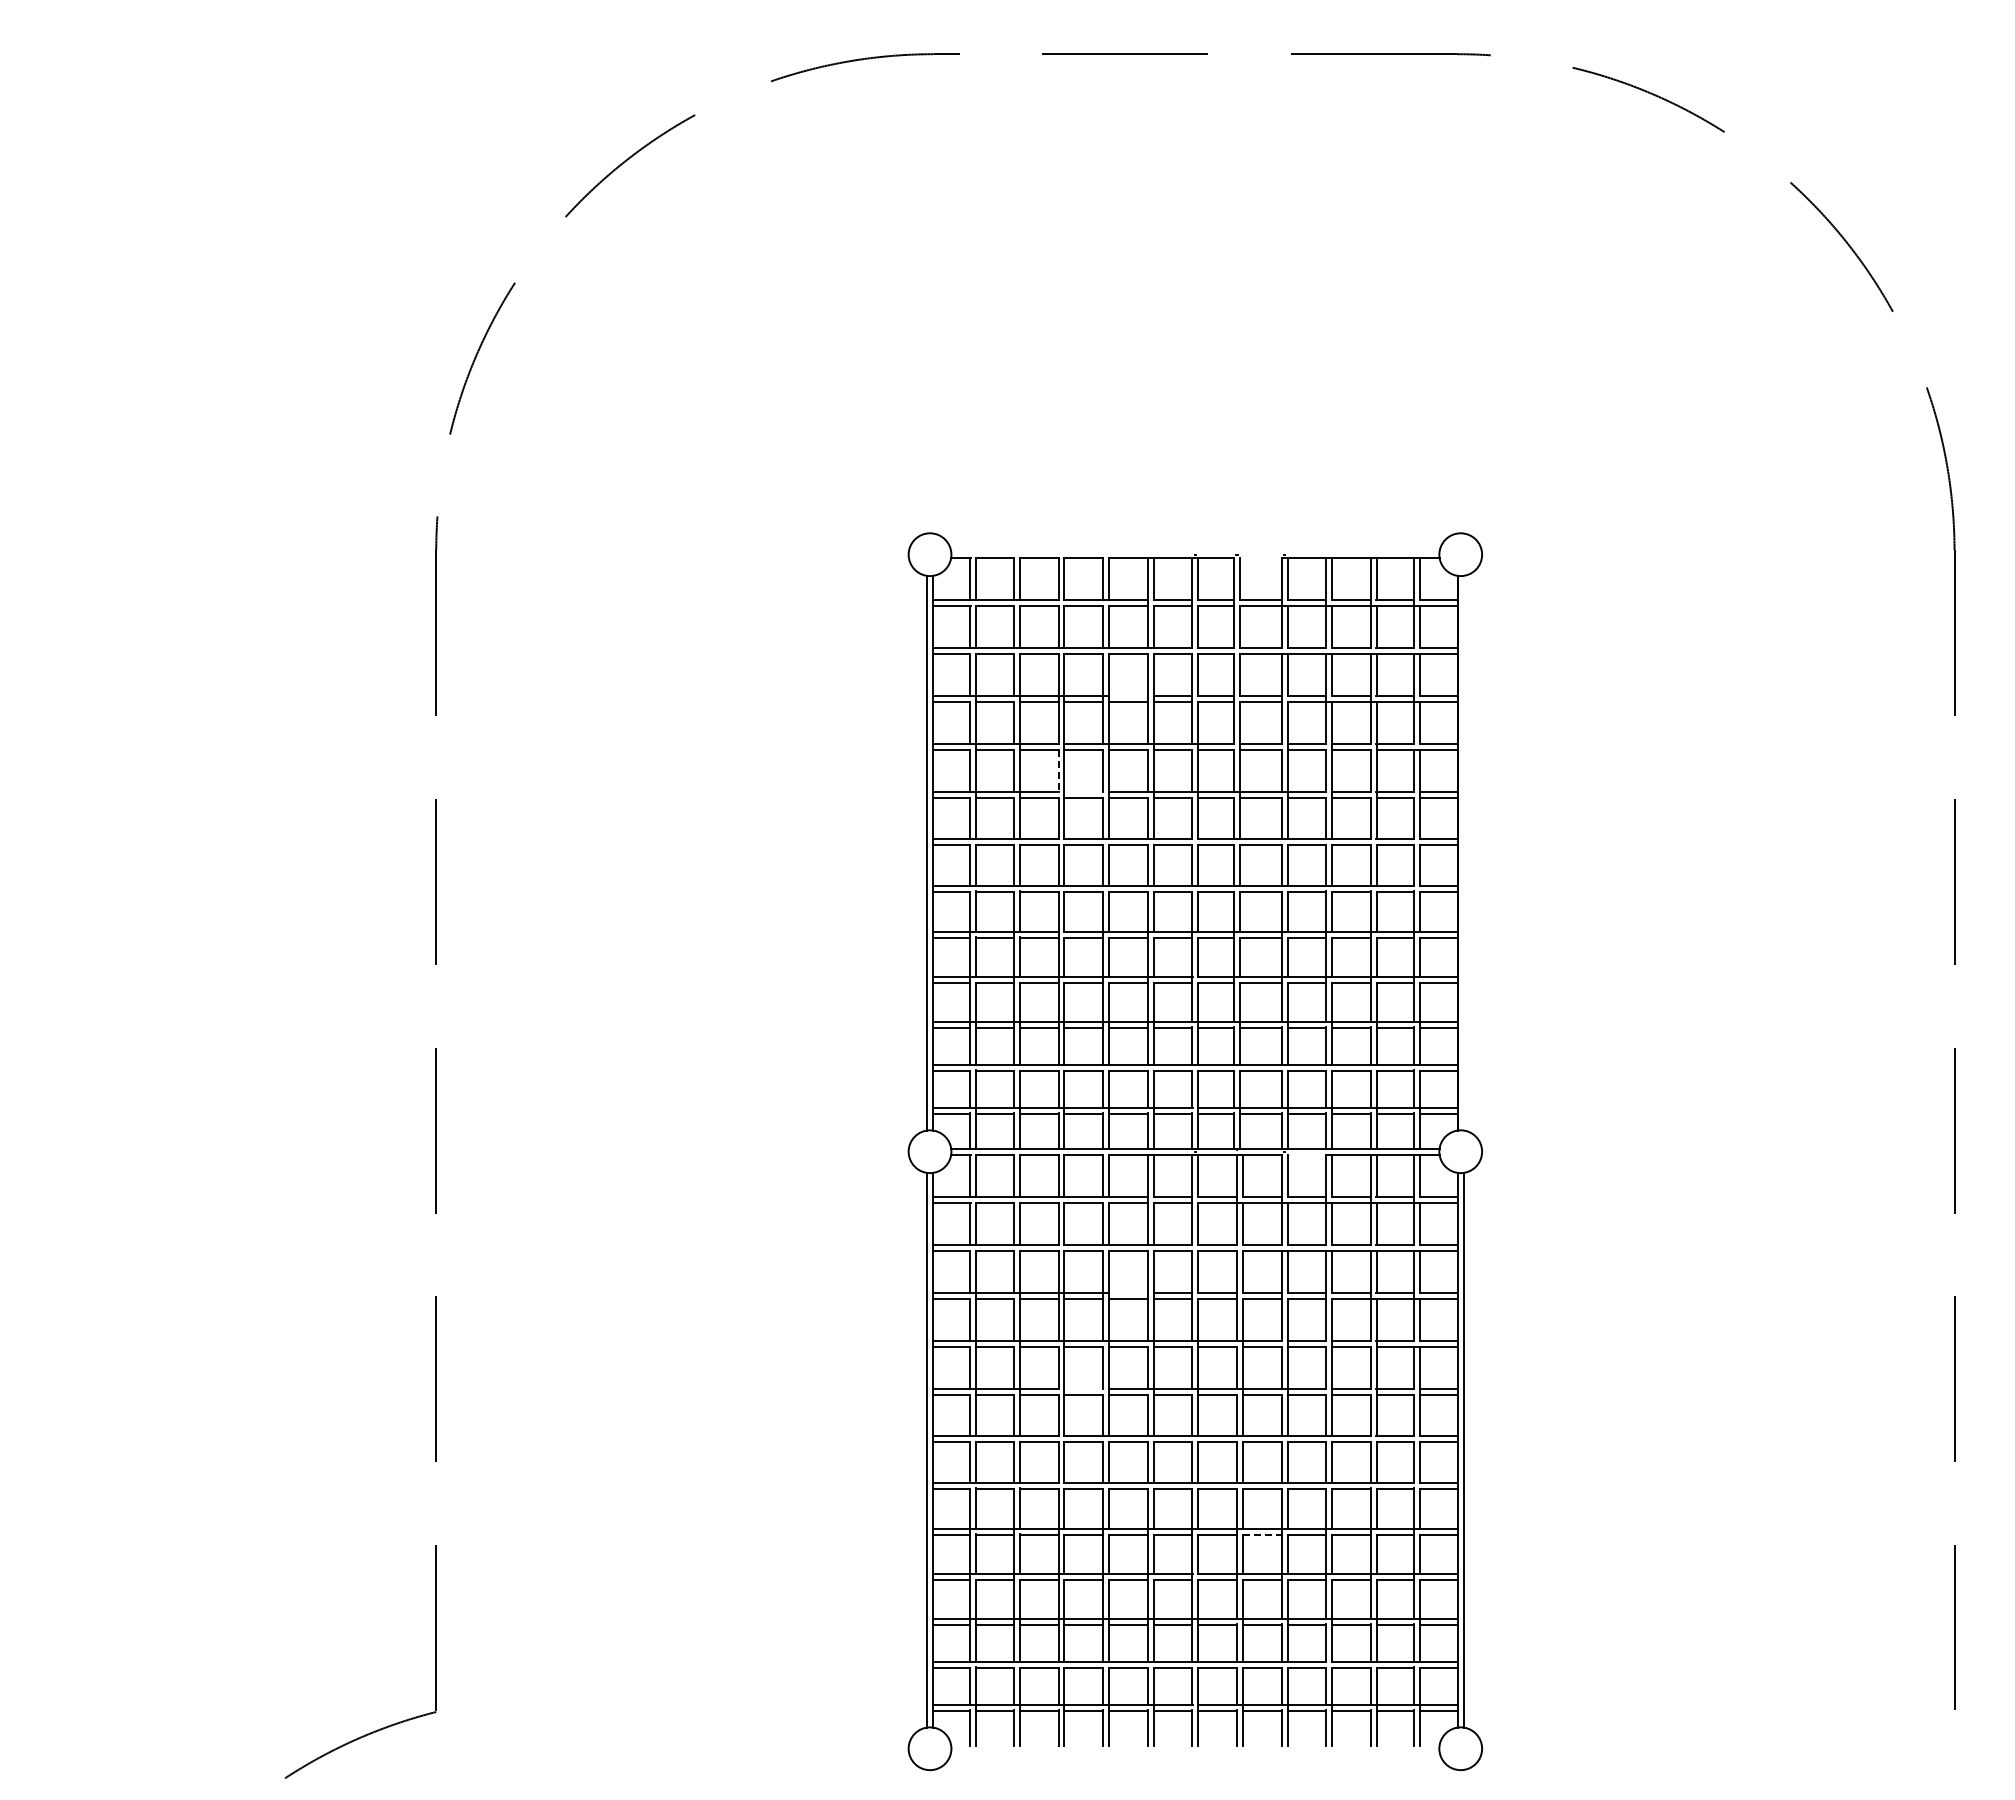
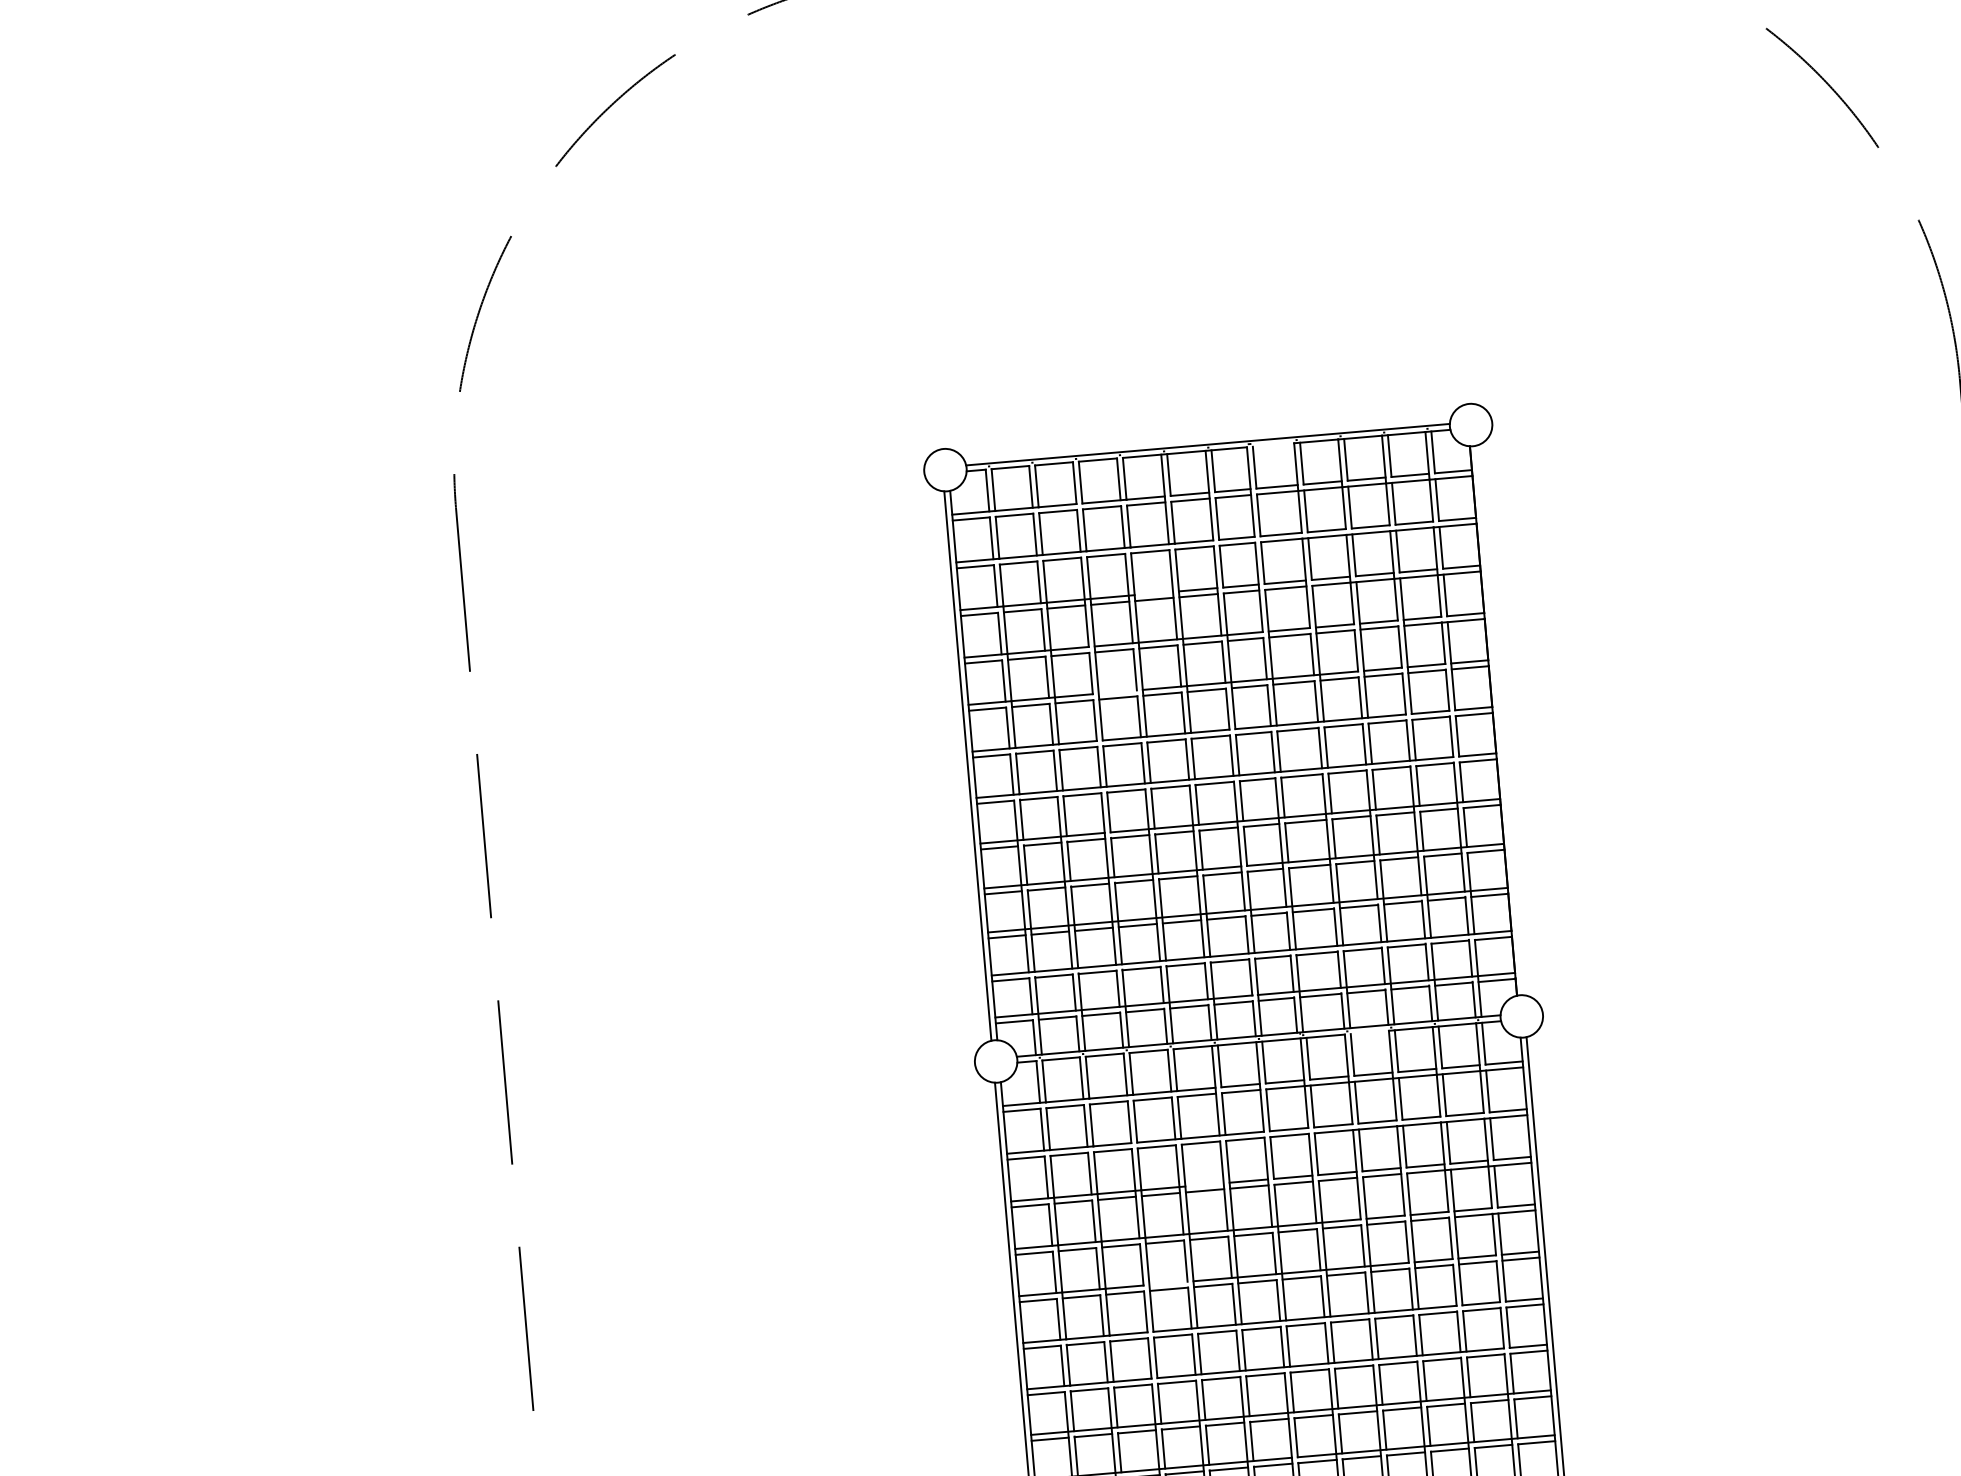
line: (1195, 551) -> (1208, 444), added
line: (1058, 771) -> (1091, 673), dashed -> solid
line: (1262, 1534) -> (1357, 1412), dashed -> solid

